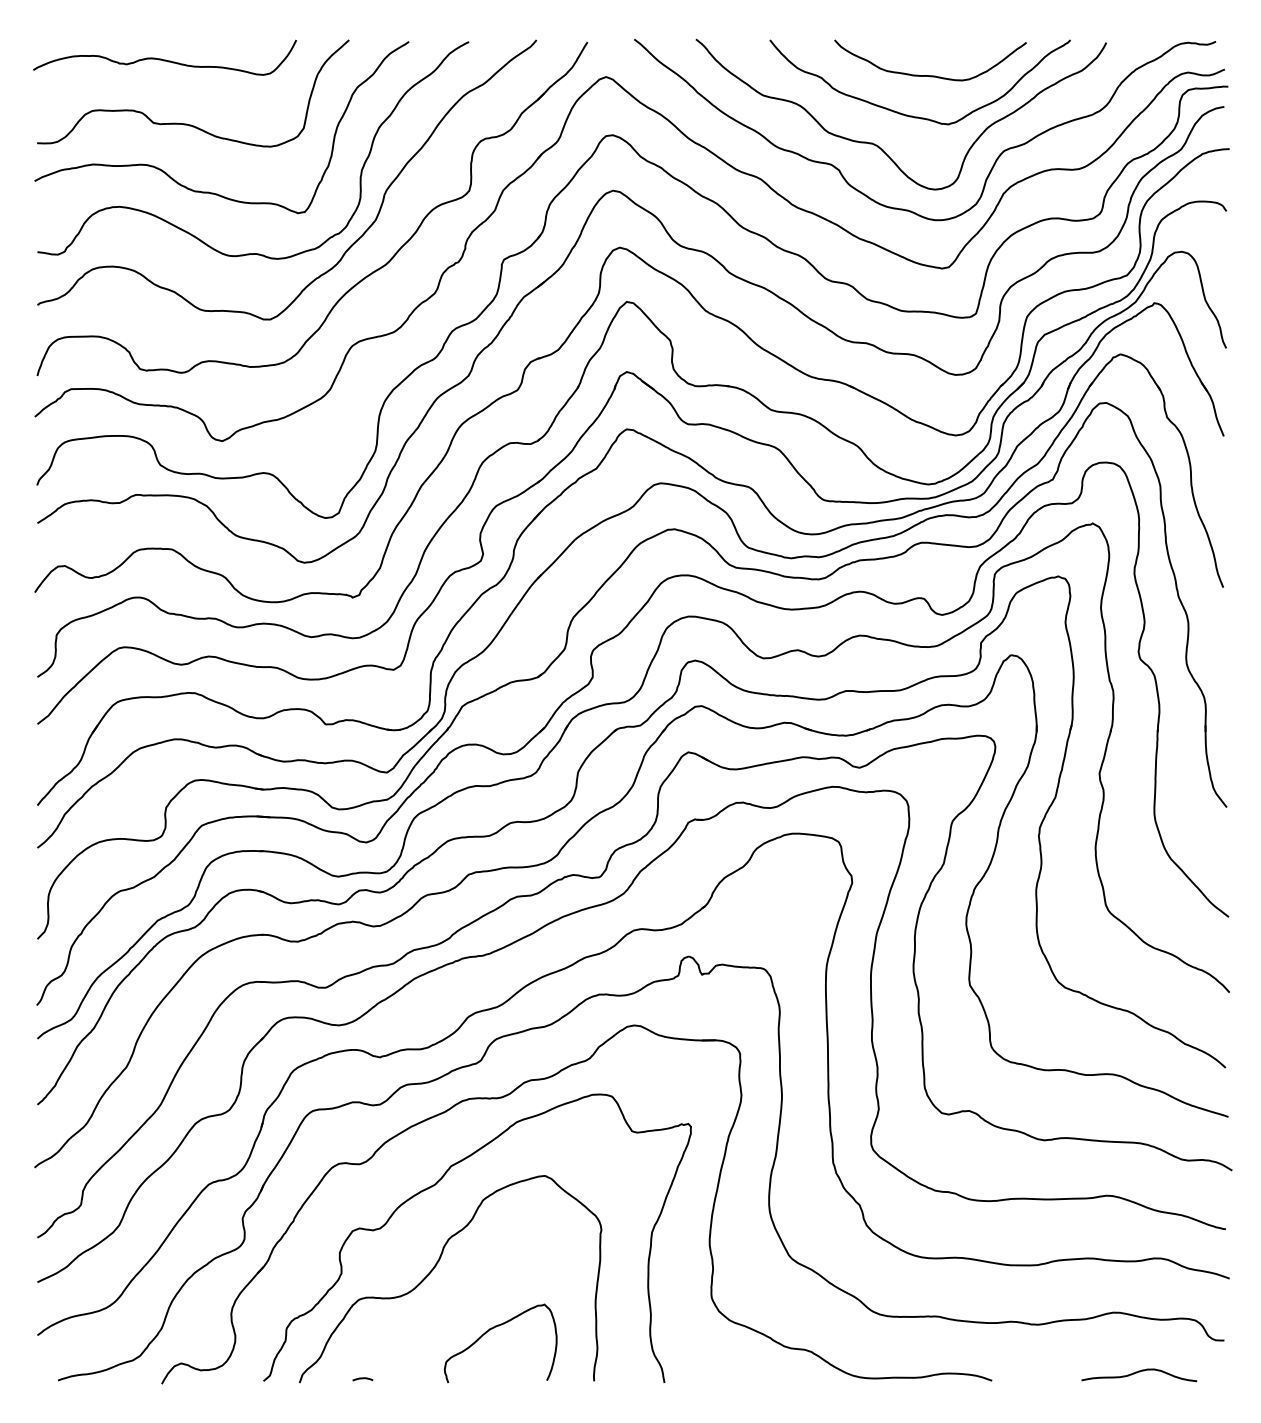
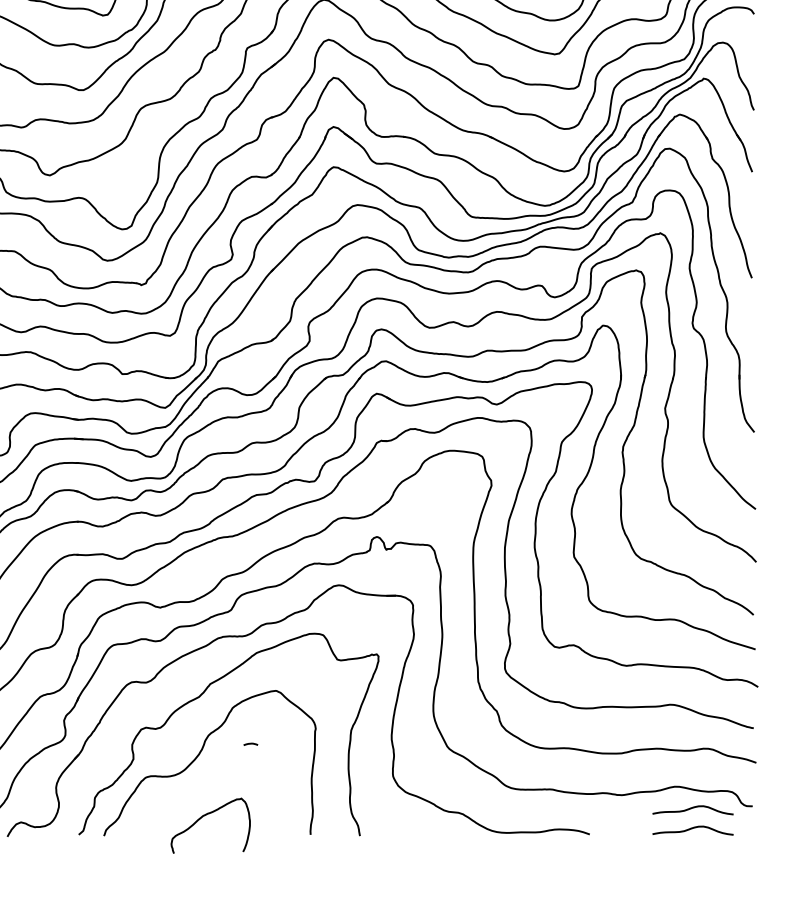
curve: (492, 1329) -> (204, 816), moved
curve: (1139, 1343) -> (693, 808), added
curve: (362, 1379) -> (250, 744), moved

